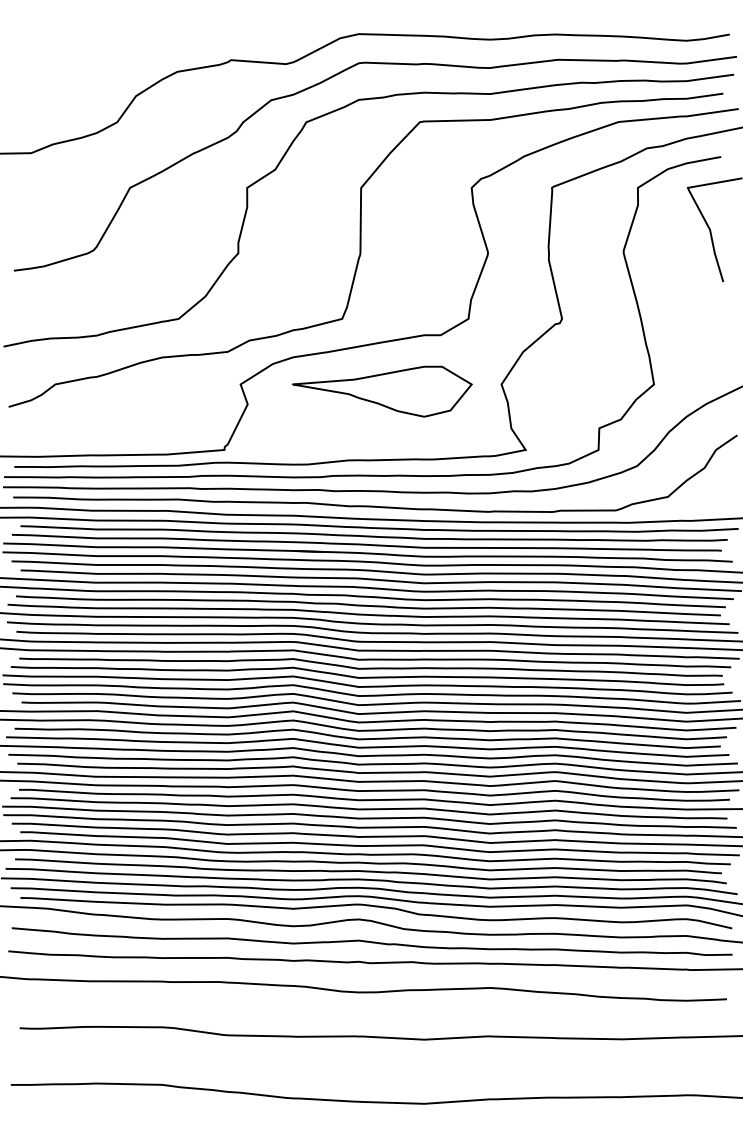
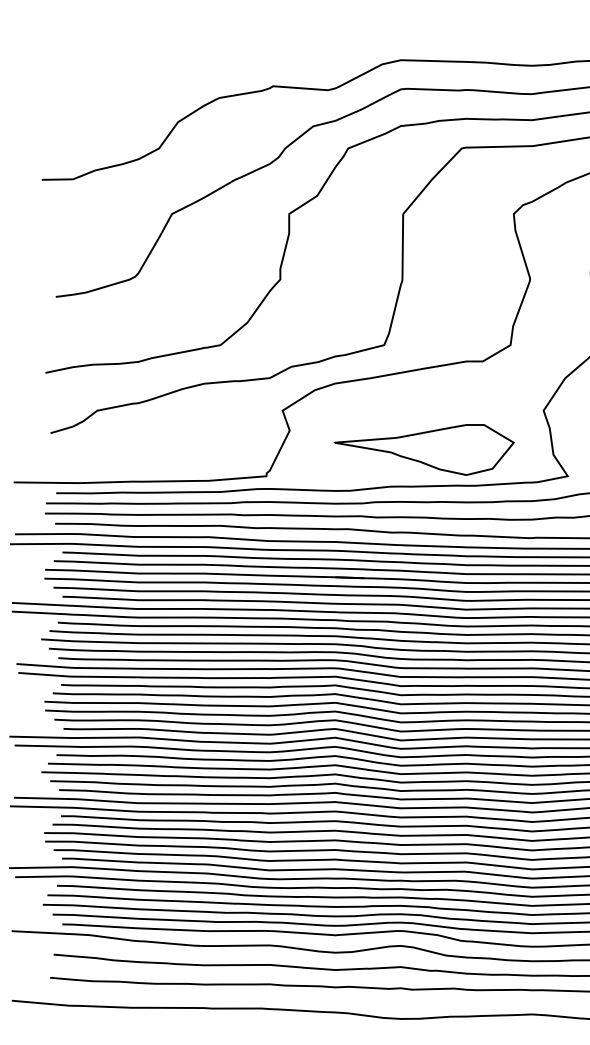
part: (381, 391) -> (423, 449), moved

